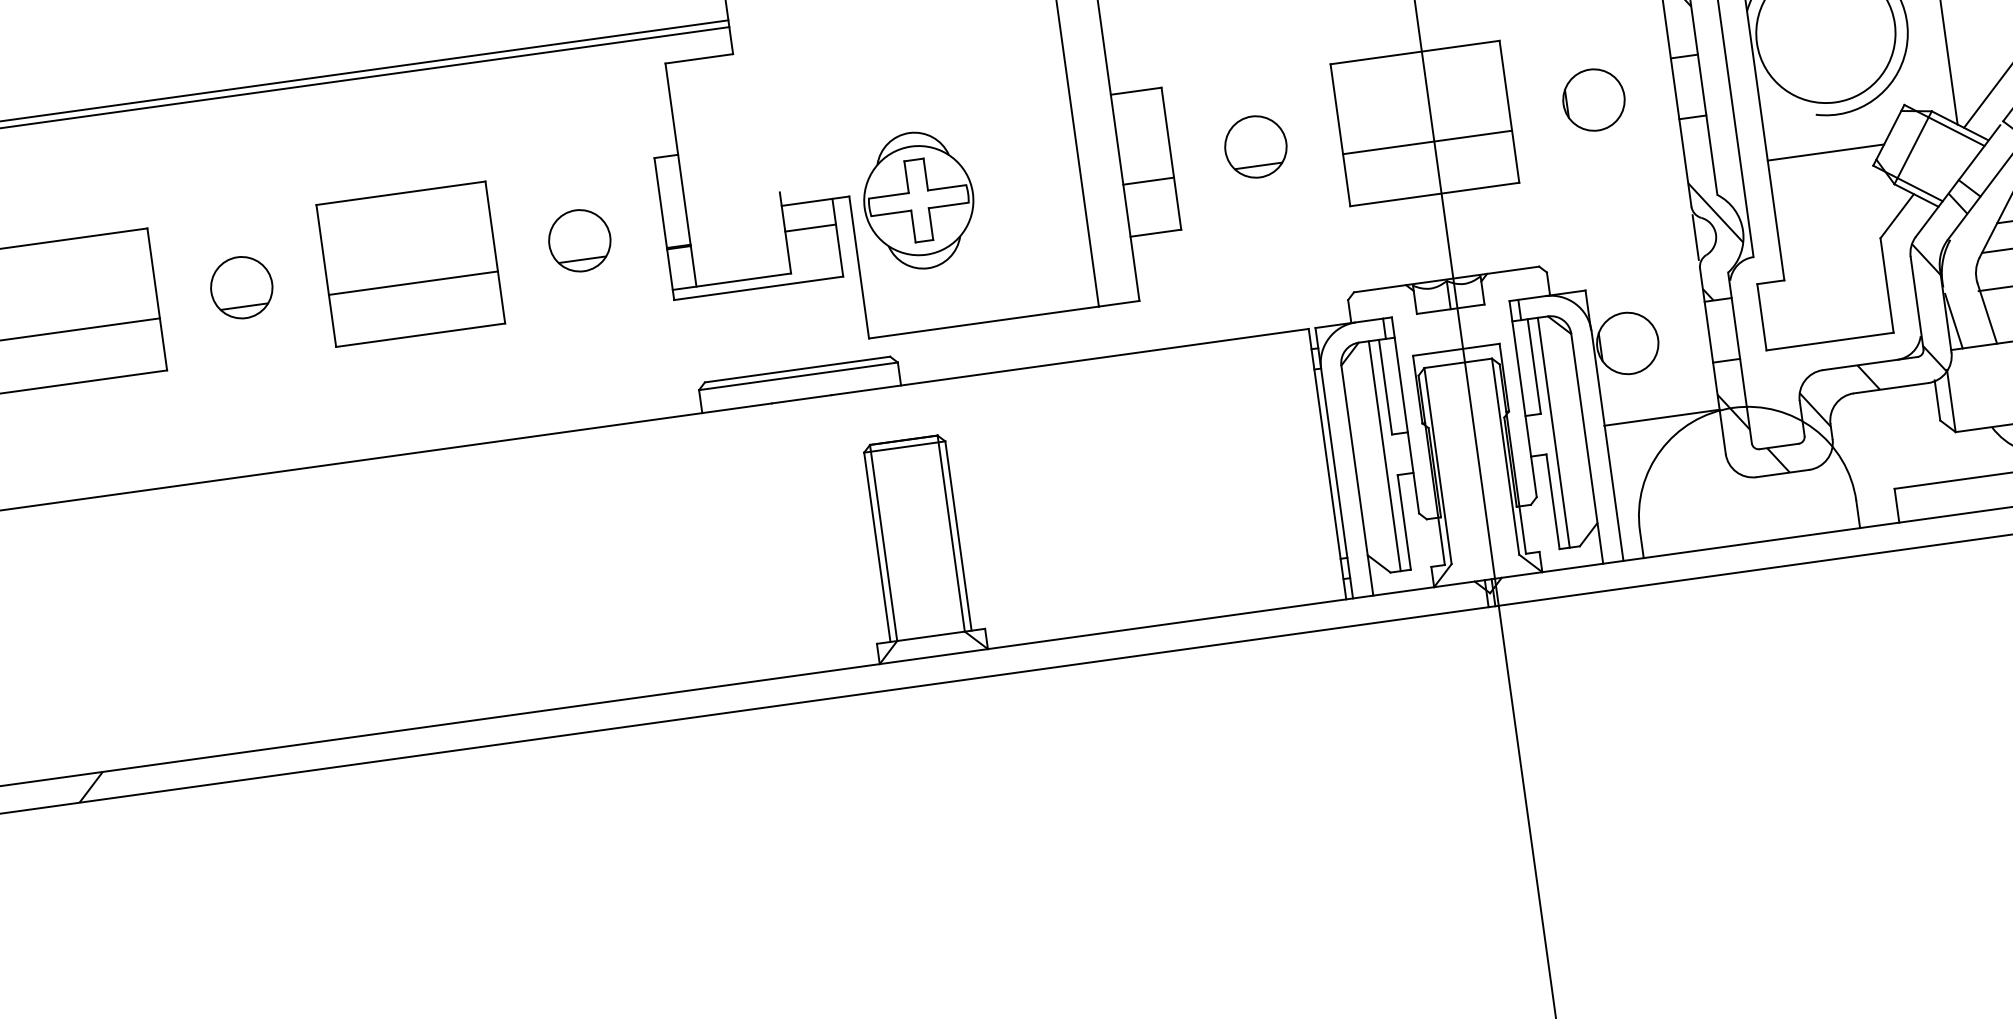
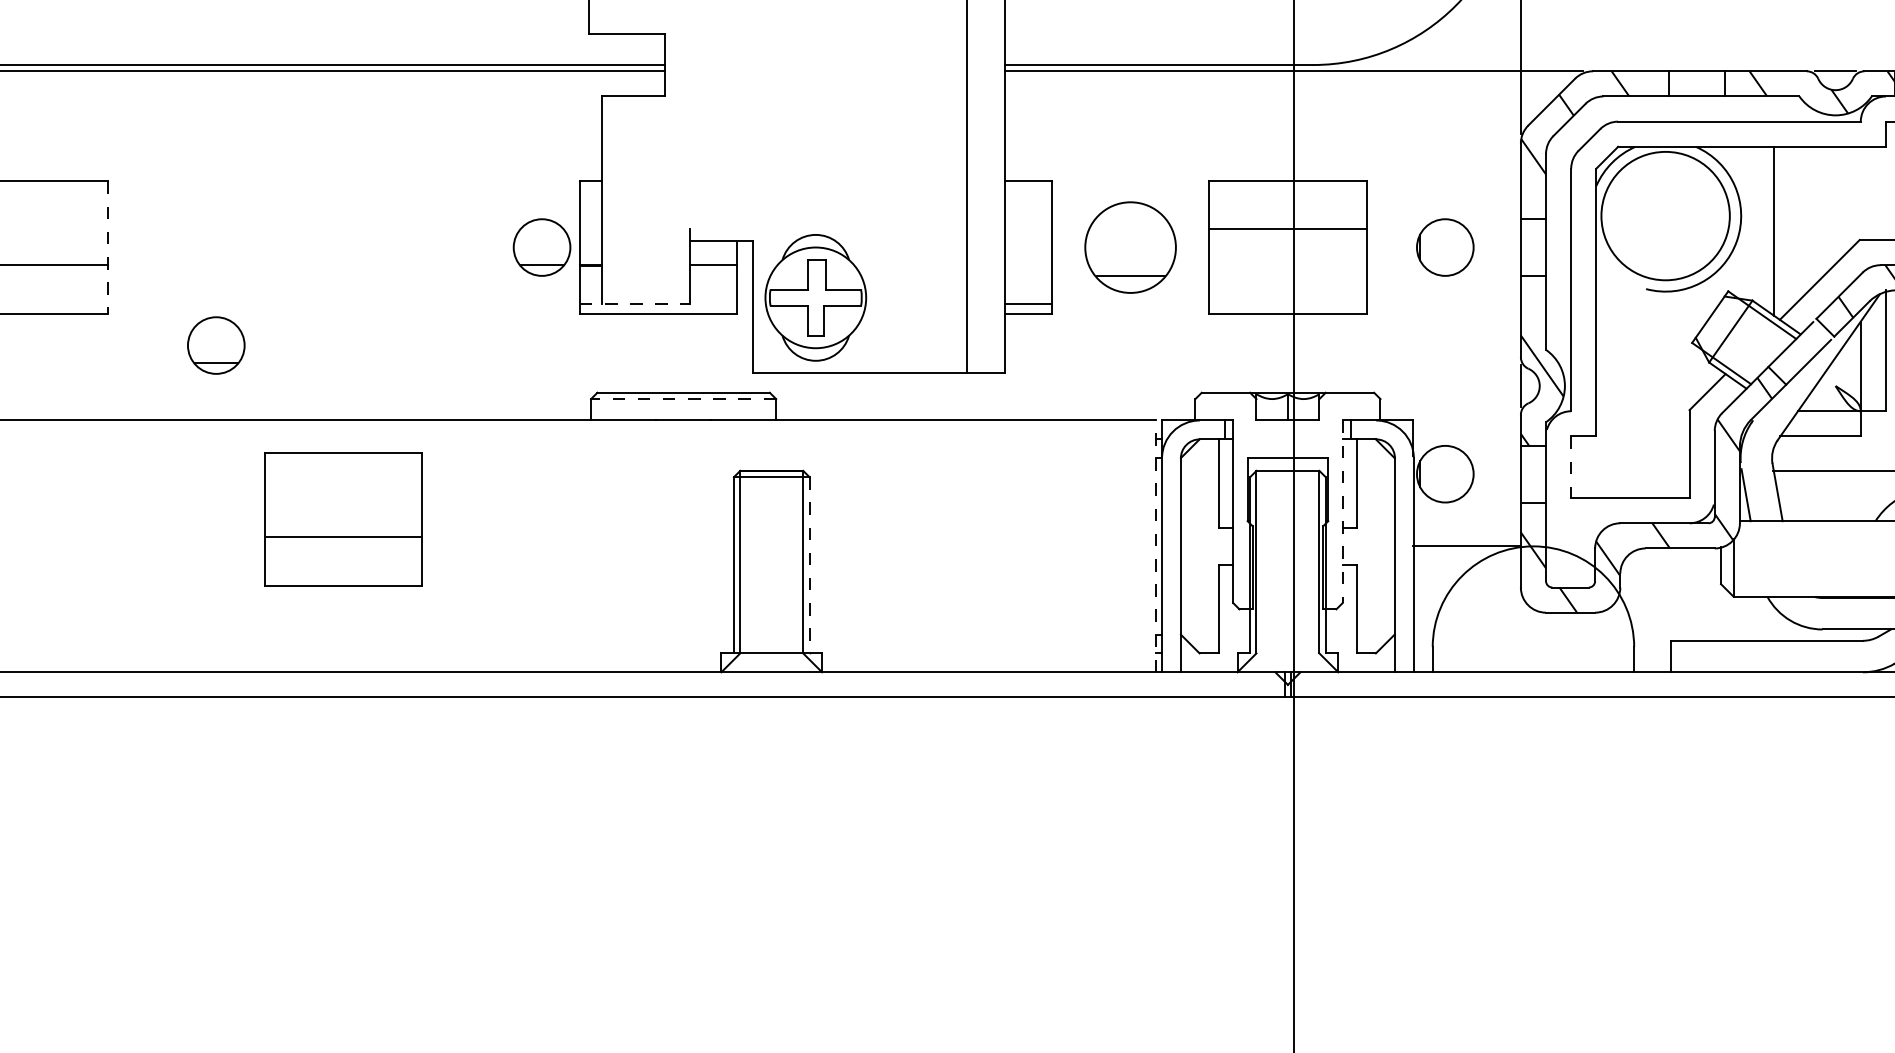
line: (1427, 142) -> (1287, 229), moved
part: (1255, 146) -> (1130, 247), size x1.6
line: (1825, 152) -> (1650, 324), removed
line: (1147, 181) -> (1027, 304), moved
part: (918, 200) -> (815, 297), moved
part: (579, 240) -> (541, 247), moved
part: (410, 264) -> (343, 519), moved
line: (732, 281) -> (635, 304), solid -> dashed
part: (241, 287) -> (216, 345), moved
line: (157, 300) -> (107, 248), solid -> dashed
line: (1762, 317) -> (1571, 467), solid -> dashed
line: (798, 376) -> (683, 399), solid -> dashed
line: (1523, 399) -> (1342, 512), solid -> dashed
line: (1553, 432) -> (1366, 546), removed
line: (1385, 456) -> (1209, 546), removed
line: (1327, 464) -> (1155, 546), solid -> dashed
line: (958, 536) -> (809, 565), solid -> dashed

